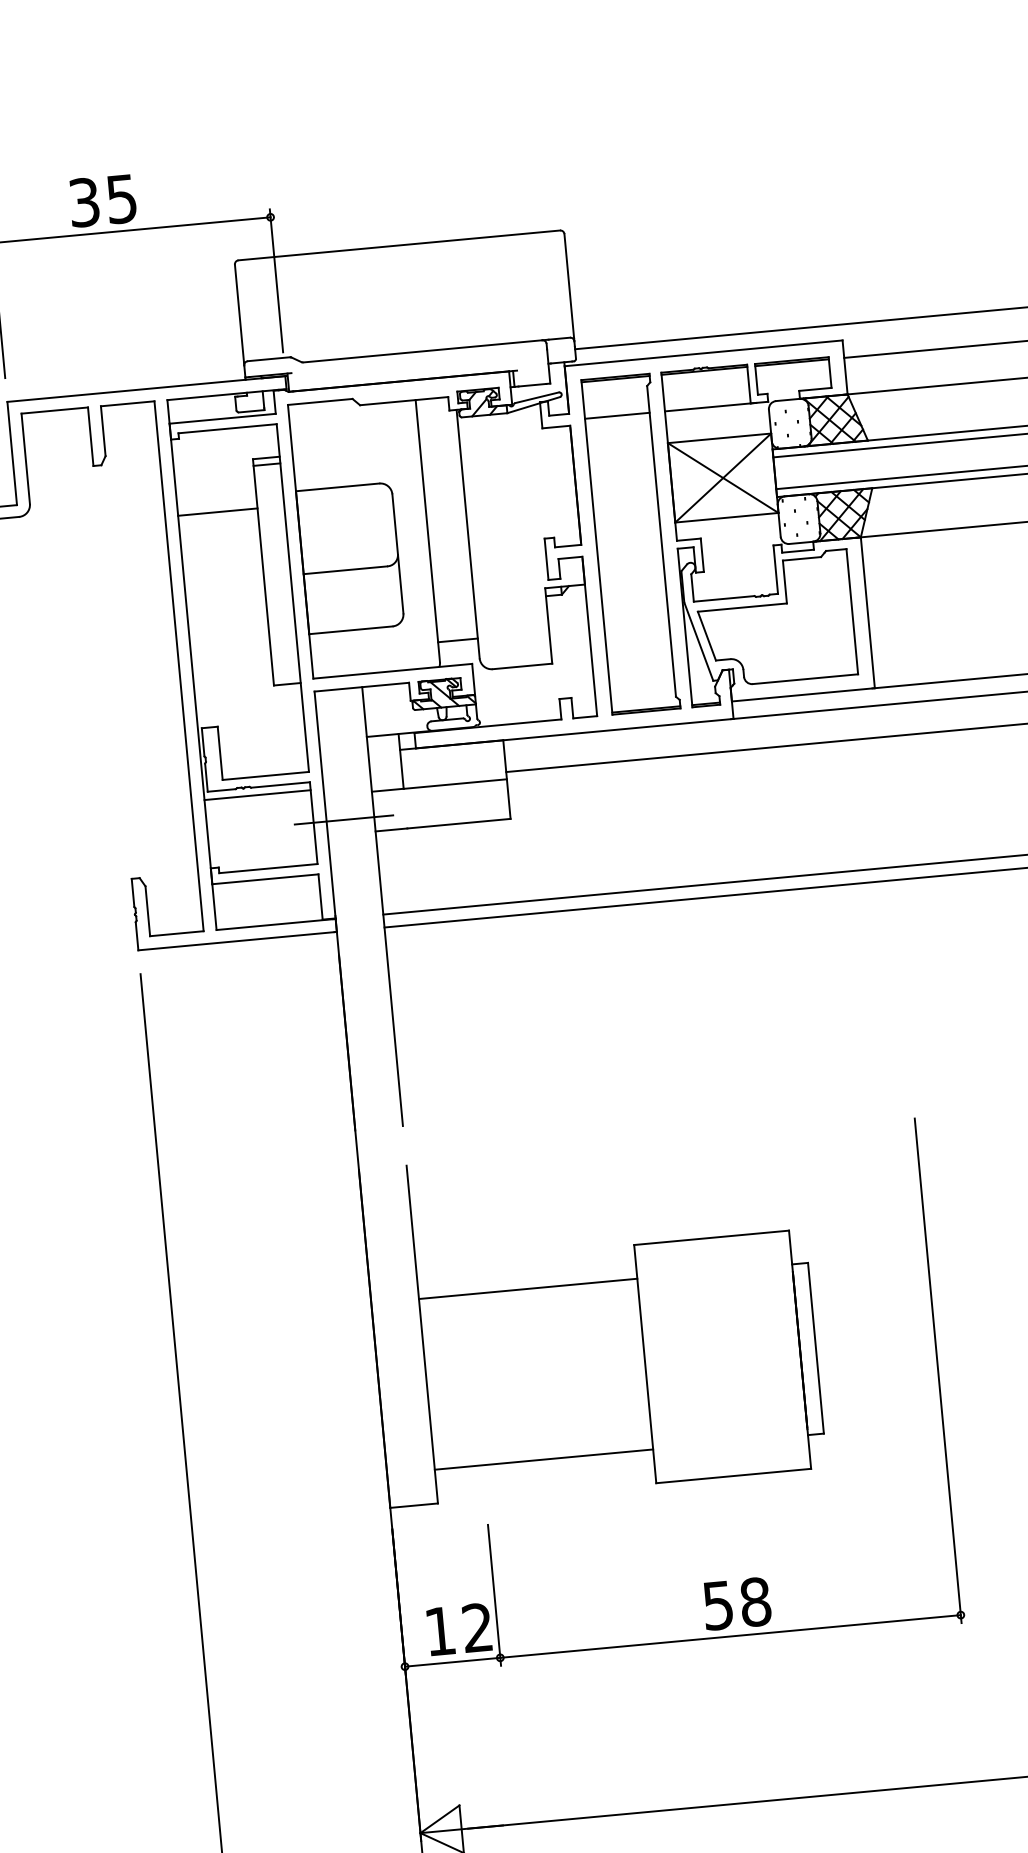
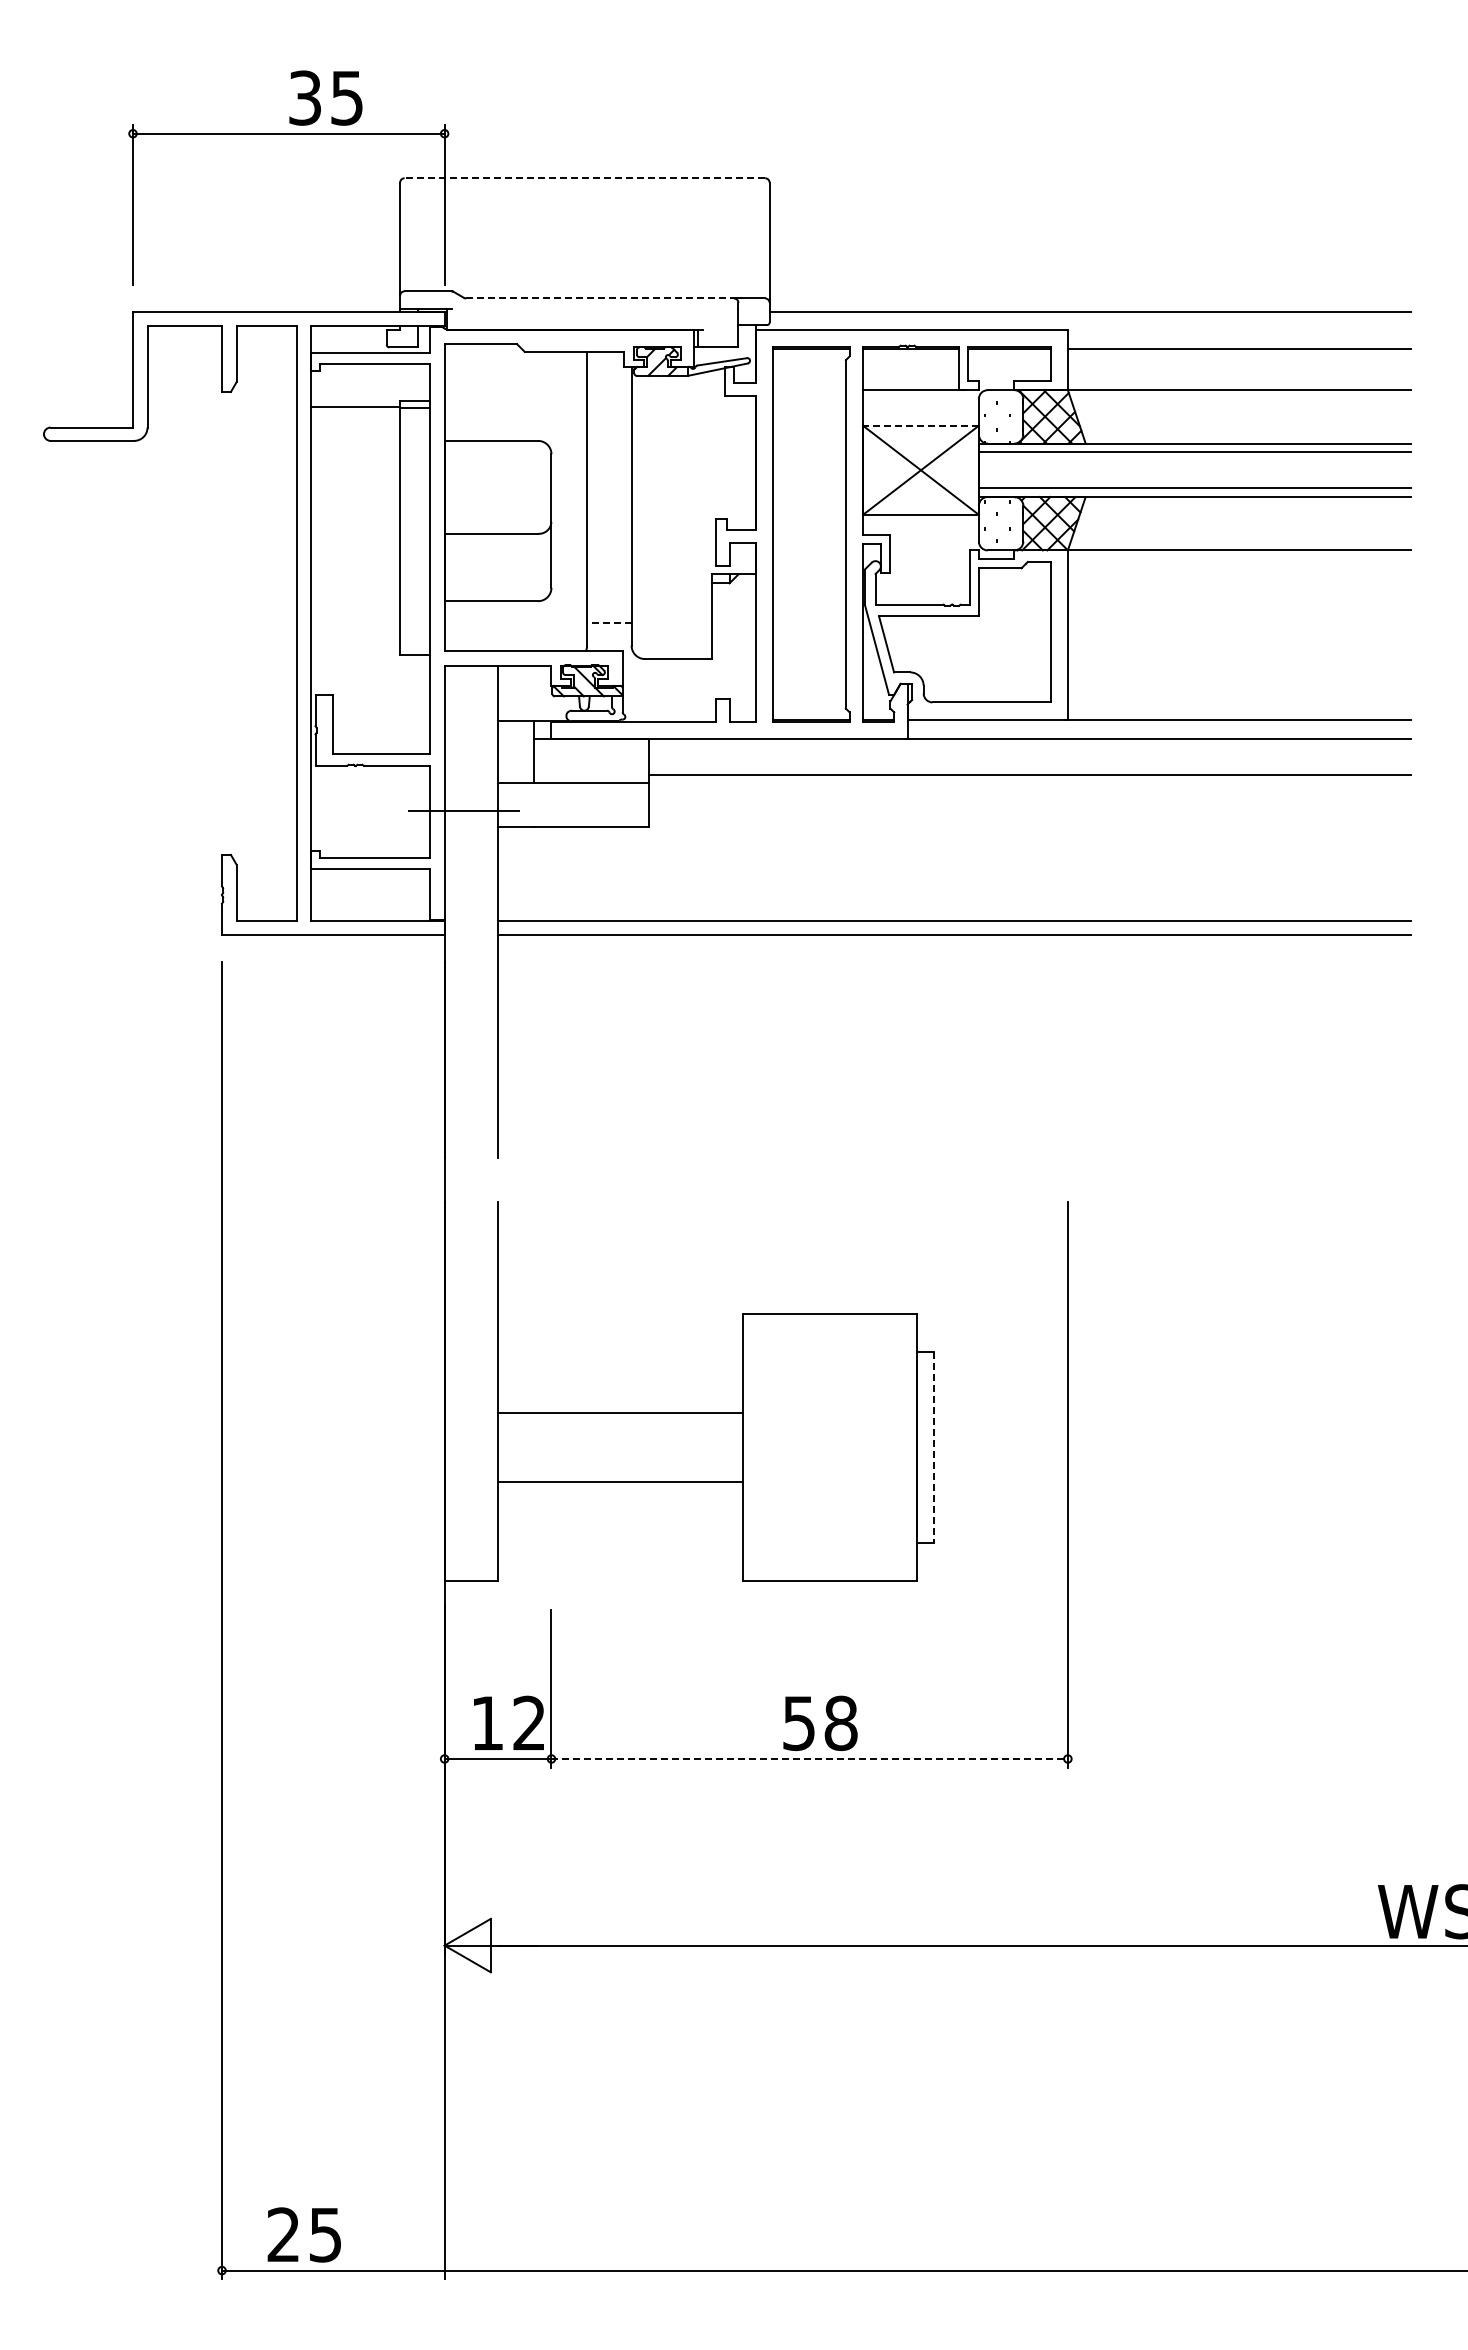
text: (102, 200) -> (325, 97), moved
line: (399, 245) -> (584, 178), solid -> dashed
line: (423, 351) -> (600, 298), solid -> dashed
line: (617, 416) -> (809, 390), removed
line: (719, 438) -> (920, 425), solid -> dashed
line: (217, 512) -> (355, 407), moved
line: (457, 640) -> (608, 623), solid -> dashed
line: (257, 794) -> (370, 774), removed
line: (528, 1288) -> (620, 1412), moved
line: (816, 1348) -> (934, 1447), solid -> dashed
line: (544, 1459) -> (620, 1482), moved
line: (731, 1636) -> (810, 1759), solid -> dashed

